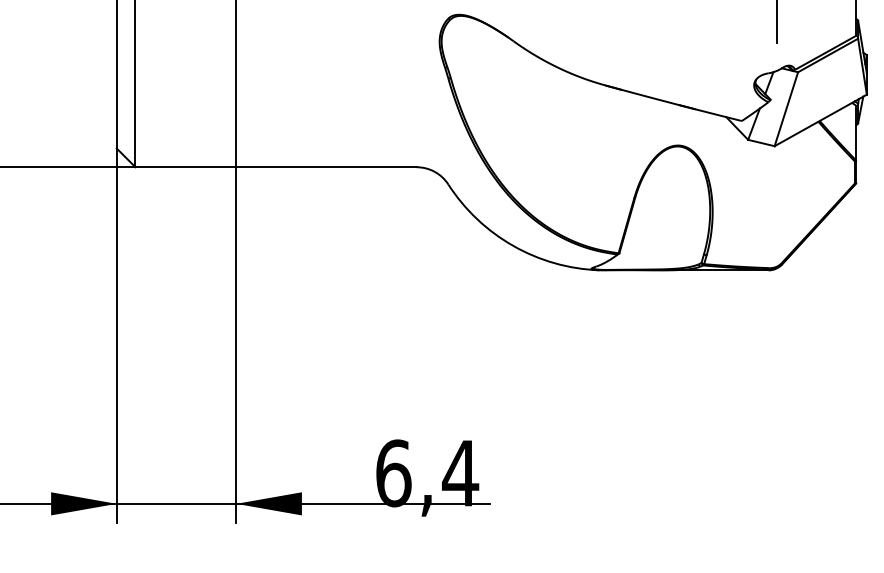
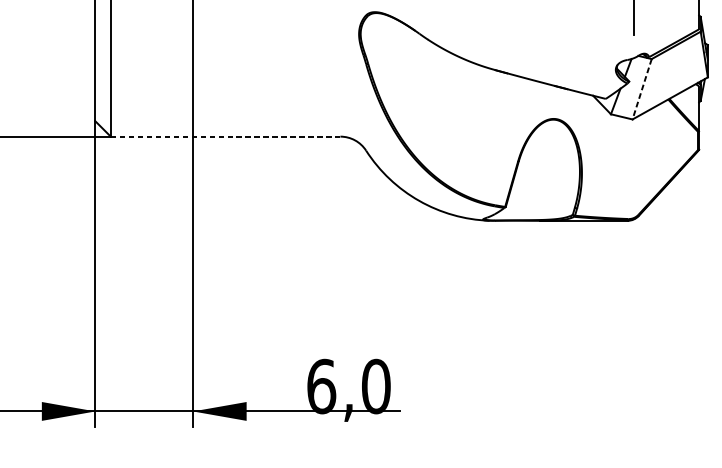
line: (786, 109) -> (642, 89), solid -> dashed
line: (276, 167) -> (225, 136), solid -> dashed
text: (460, 473) -> (376, 386), 6,4 -> 6,0

